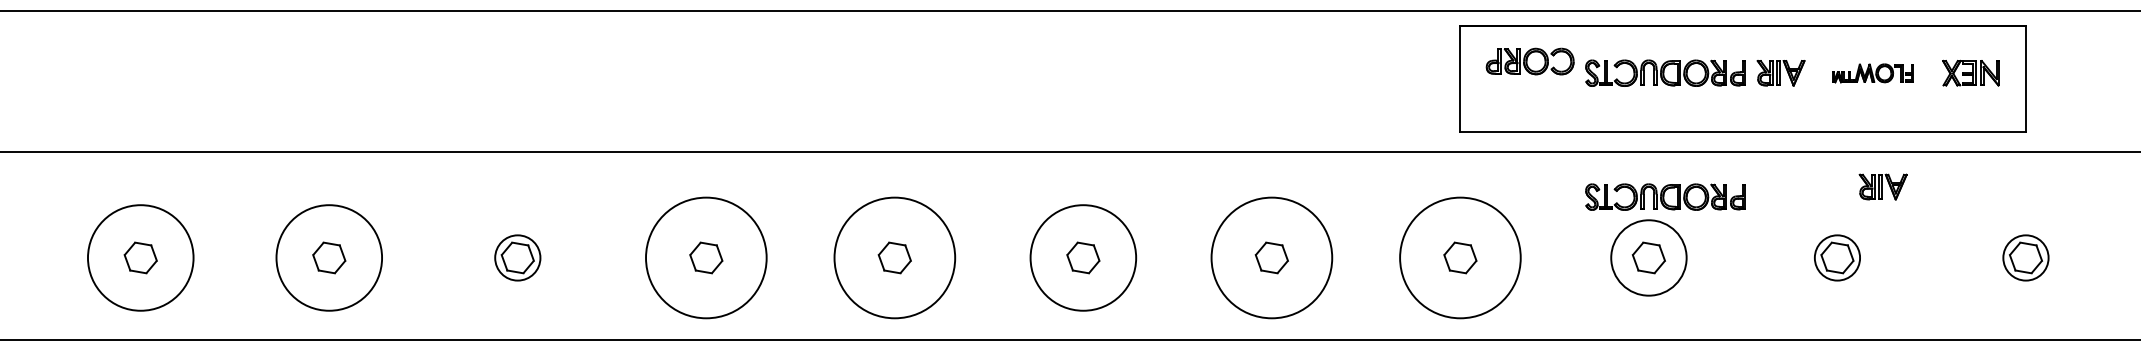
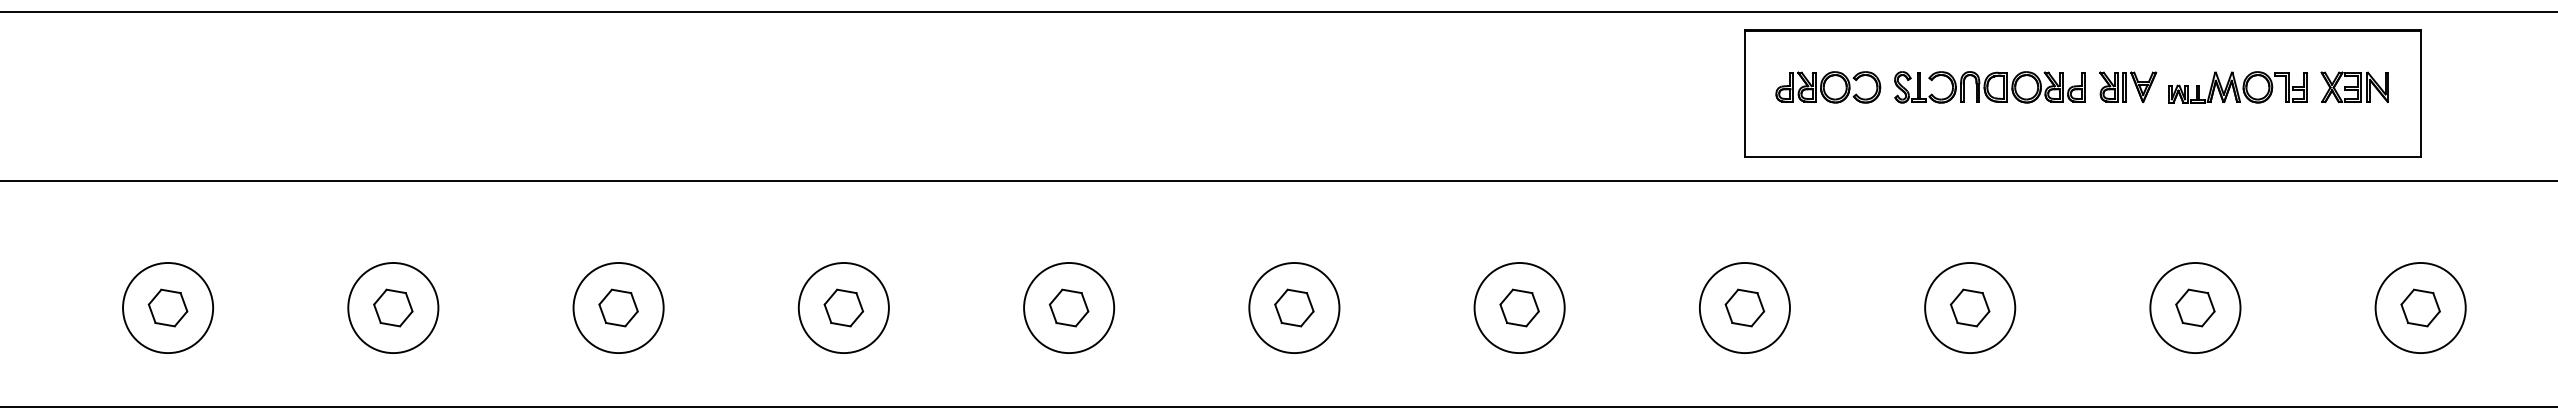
part: (1530, 61) -> (1828, 87), moved
part: (1872, 73) -> (2237, 87), size x1.43
part: (1883, 186) -> (2250, 222), removed
part: (1665, 197) -> (1989, 235), removed
circle: (141, 257) -> (168, 307), size x0.71
circle: (329, 257) -> (393, 307), size x0.71
circle: (517, 257) -> (618, 307), size x1.67
circle: (706, 257) -> (843, 307), size x0.62
circle: (895, 257) -> (1069, 307), size x0.62
circle: (1083, 257) -> (1294, 307), size x0.71
circle: (1271, 257) -> (1519, 307), size x0.62
circle: (1460, 257) -> (1744, 307), size x0.62
circle: (1837, 257) -> (2195, 307), size x1.67
circle: (2025, 257) -> (2420, 307), size x1.67

